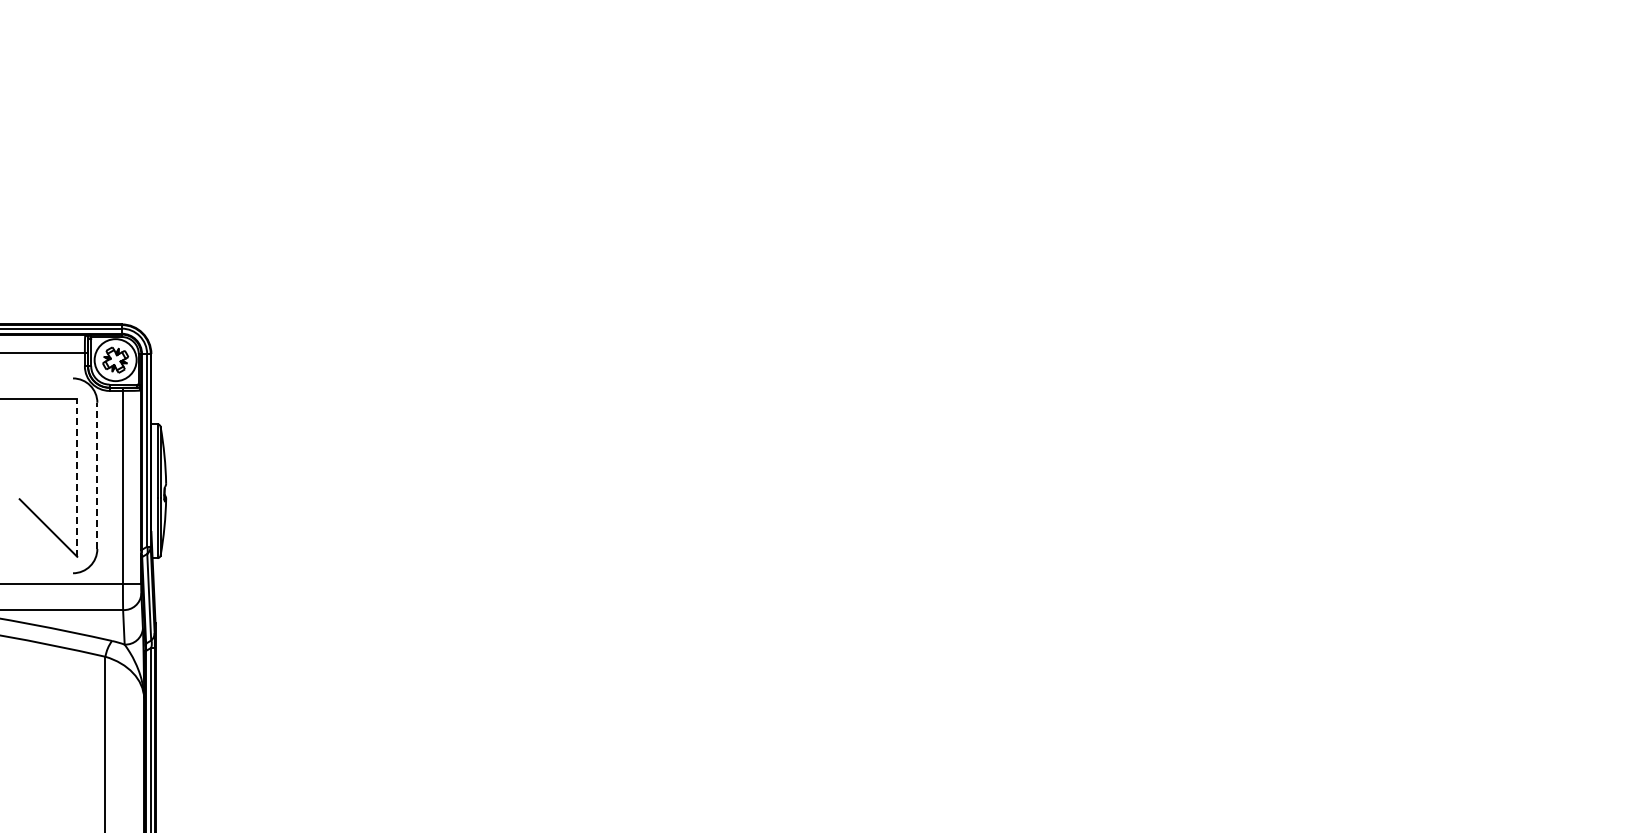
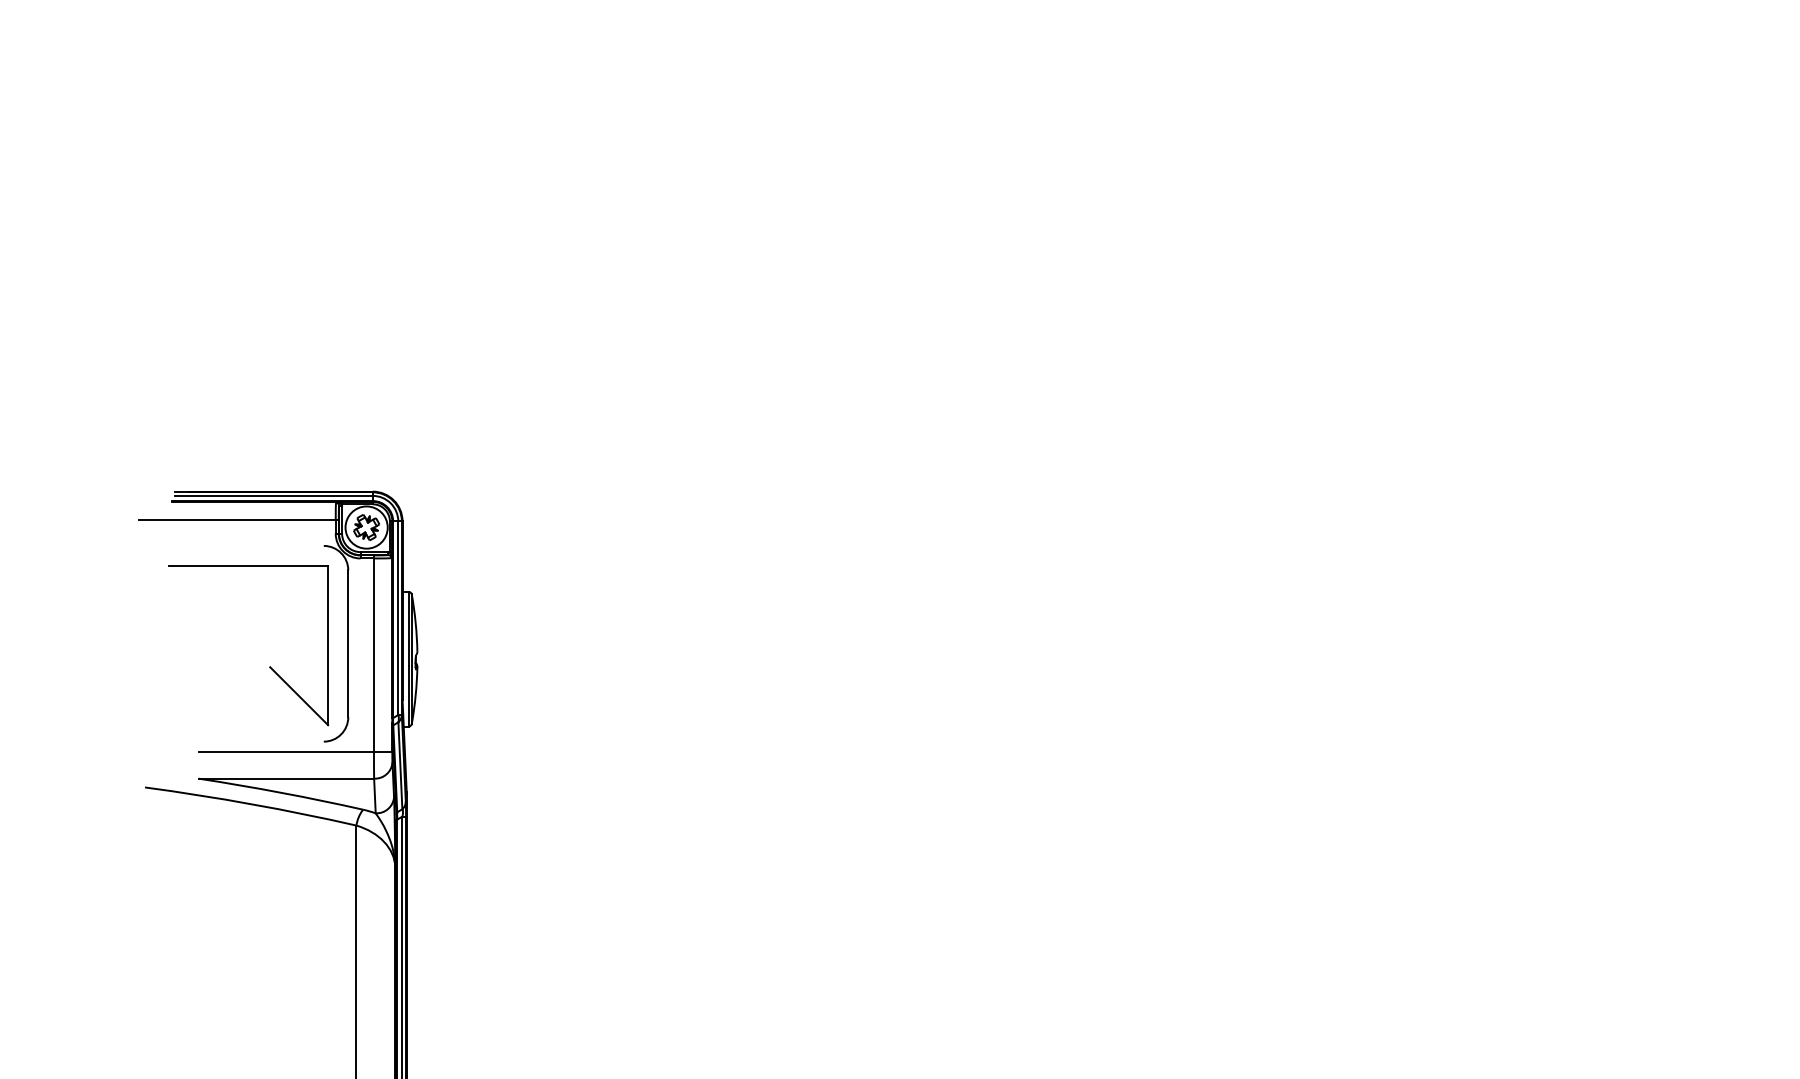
line: (97, 475) -> (348, 643), dashed -> solid
line: (77, 477) -> (328, 645), dashed -> solid

